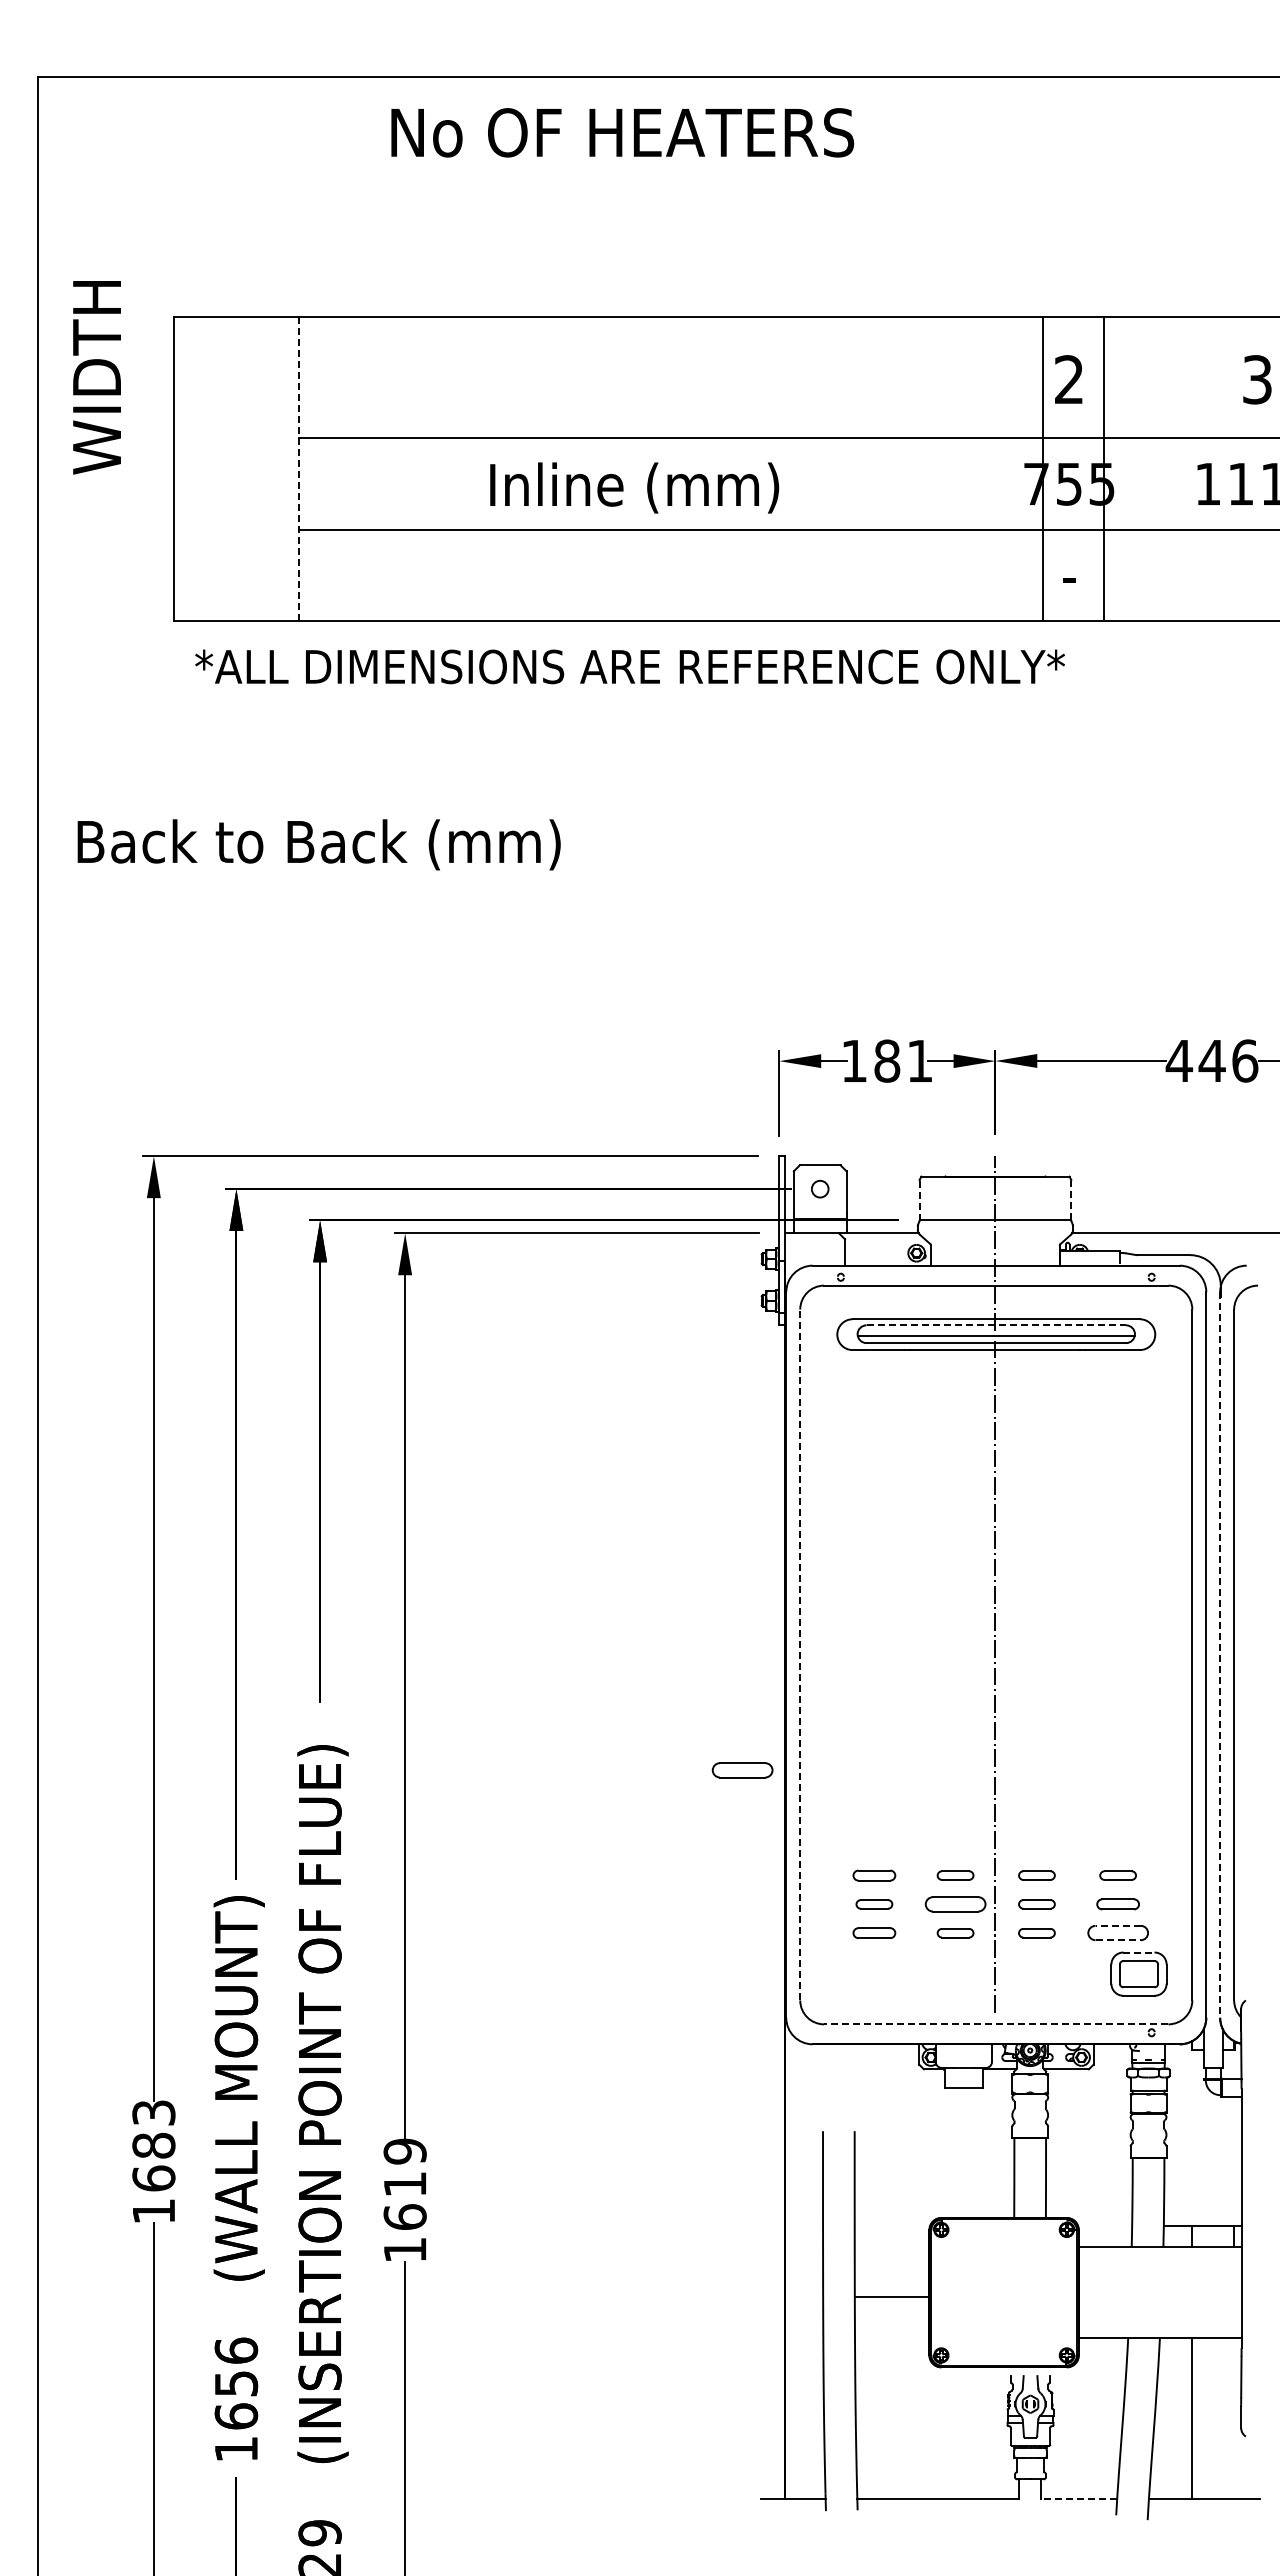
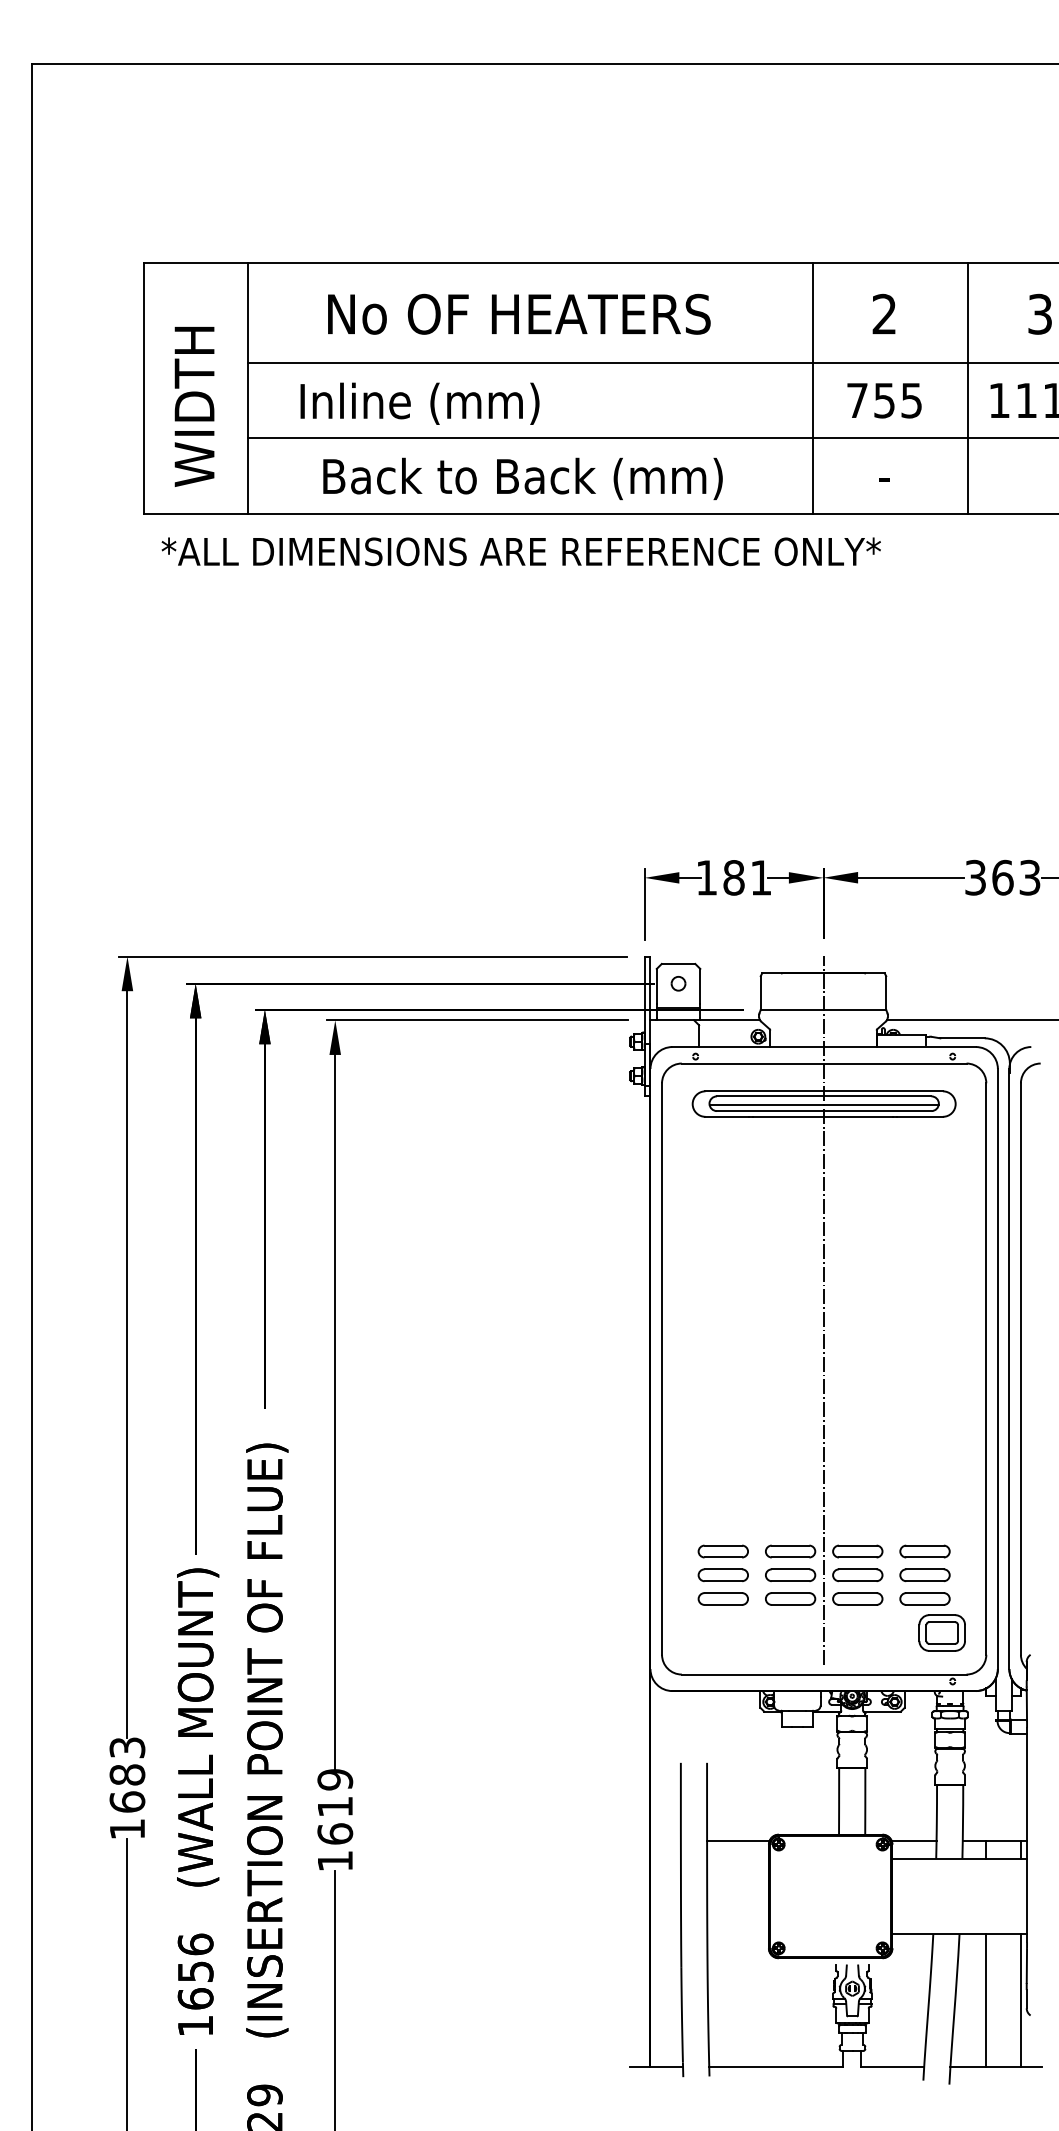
text: (622, 132) -> (519, 314), moved
text: (96, 377) -> (194, 406), moved
line: (299, 468) -> (247, 387), dashed -> solid
line: (1043, 468) -> (812, 387), moved
line: (1104, 468) -> (968, 387), moved
text: (634, 487) -> (419, 403), moved
text: (318, 844) -> (522, 478), moved
text: (1211, 1060) -> (1002, 877), 446 -> 363
line: (919, 1200) -> (760, 993), dashed -> solid
line: (1071, 1200) -> (886, 993), dashed -> solid
line: (996, 1325) -> (824, 1096), dashed -> solid
line: (800, 1654) -> (662, 1368), dashed -> solid
line: (1220, 1655) -> (1009, 1369), dashed -> solid
part: (742, 1770) -> (614, 1464), removed
part: (874, 1875) -> (723, 1551), size x1.43
part: (955, 1875) -> (790, 1551), size x1.67
part: (1036, 1875) -> (857, 1551), size x1.67
part: (1117, 1875) -> (924, 1551), size x1.67
part: (874, 1904) -> (723, 1575), size x1.67
part: (1036, 1904) -> (857, 1575), size x1.67
part: (1117, 1904) -> (924, 1575), size x1.43
line: (1118, 1925) -> (925, 1592), dashed -> solid
part: (874, 1933) -> (723, 1599), size x1.43
part: (955, 1933) -> (790, 1599), size x1.67
part: (1036, 1933) -> (857, 1599), size x1.67
line: (1118, 1940) -> (925, 1605), dashed -> solid
line: (1139, 1952) -> (942, 1615), dashed -> solid
line: (995, 2024) -> (823, 1674), dashed -> solid
line: (1105, 2226) -> (914, 1841), added
line: (892, 2297) -> (738, 1841), moved
line: (1234, 2418) -> (1021, 2000), added
line: (1079, 2498) -> (893, 2066), dashed -> solid

